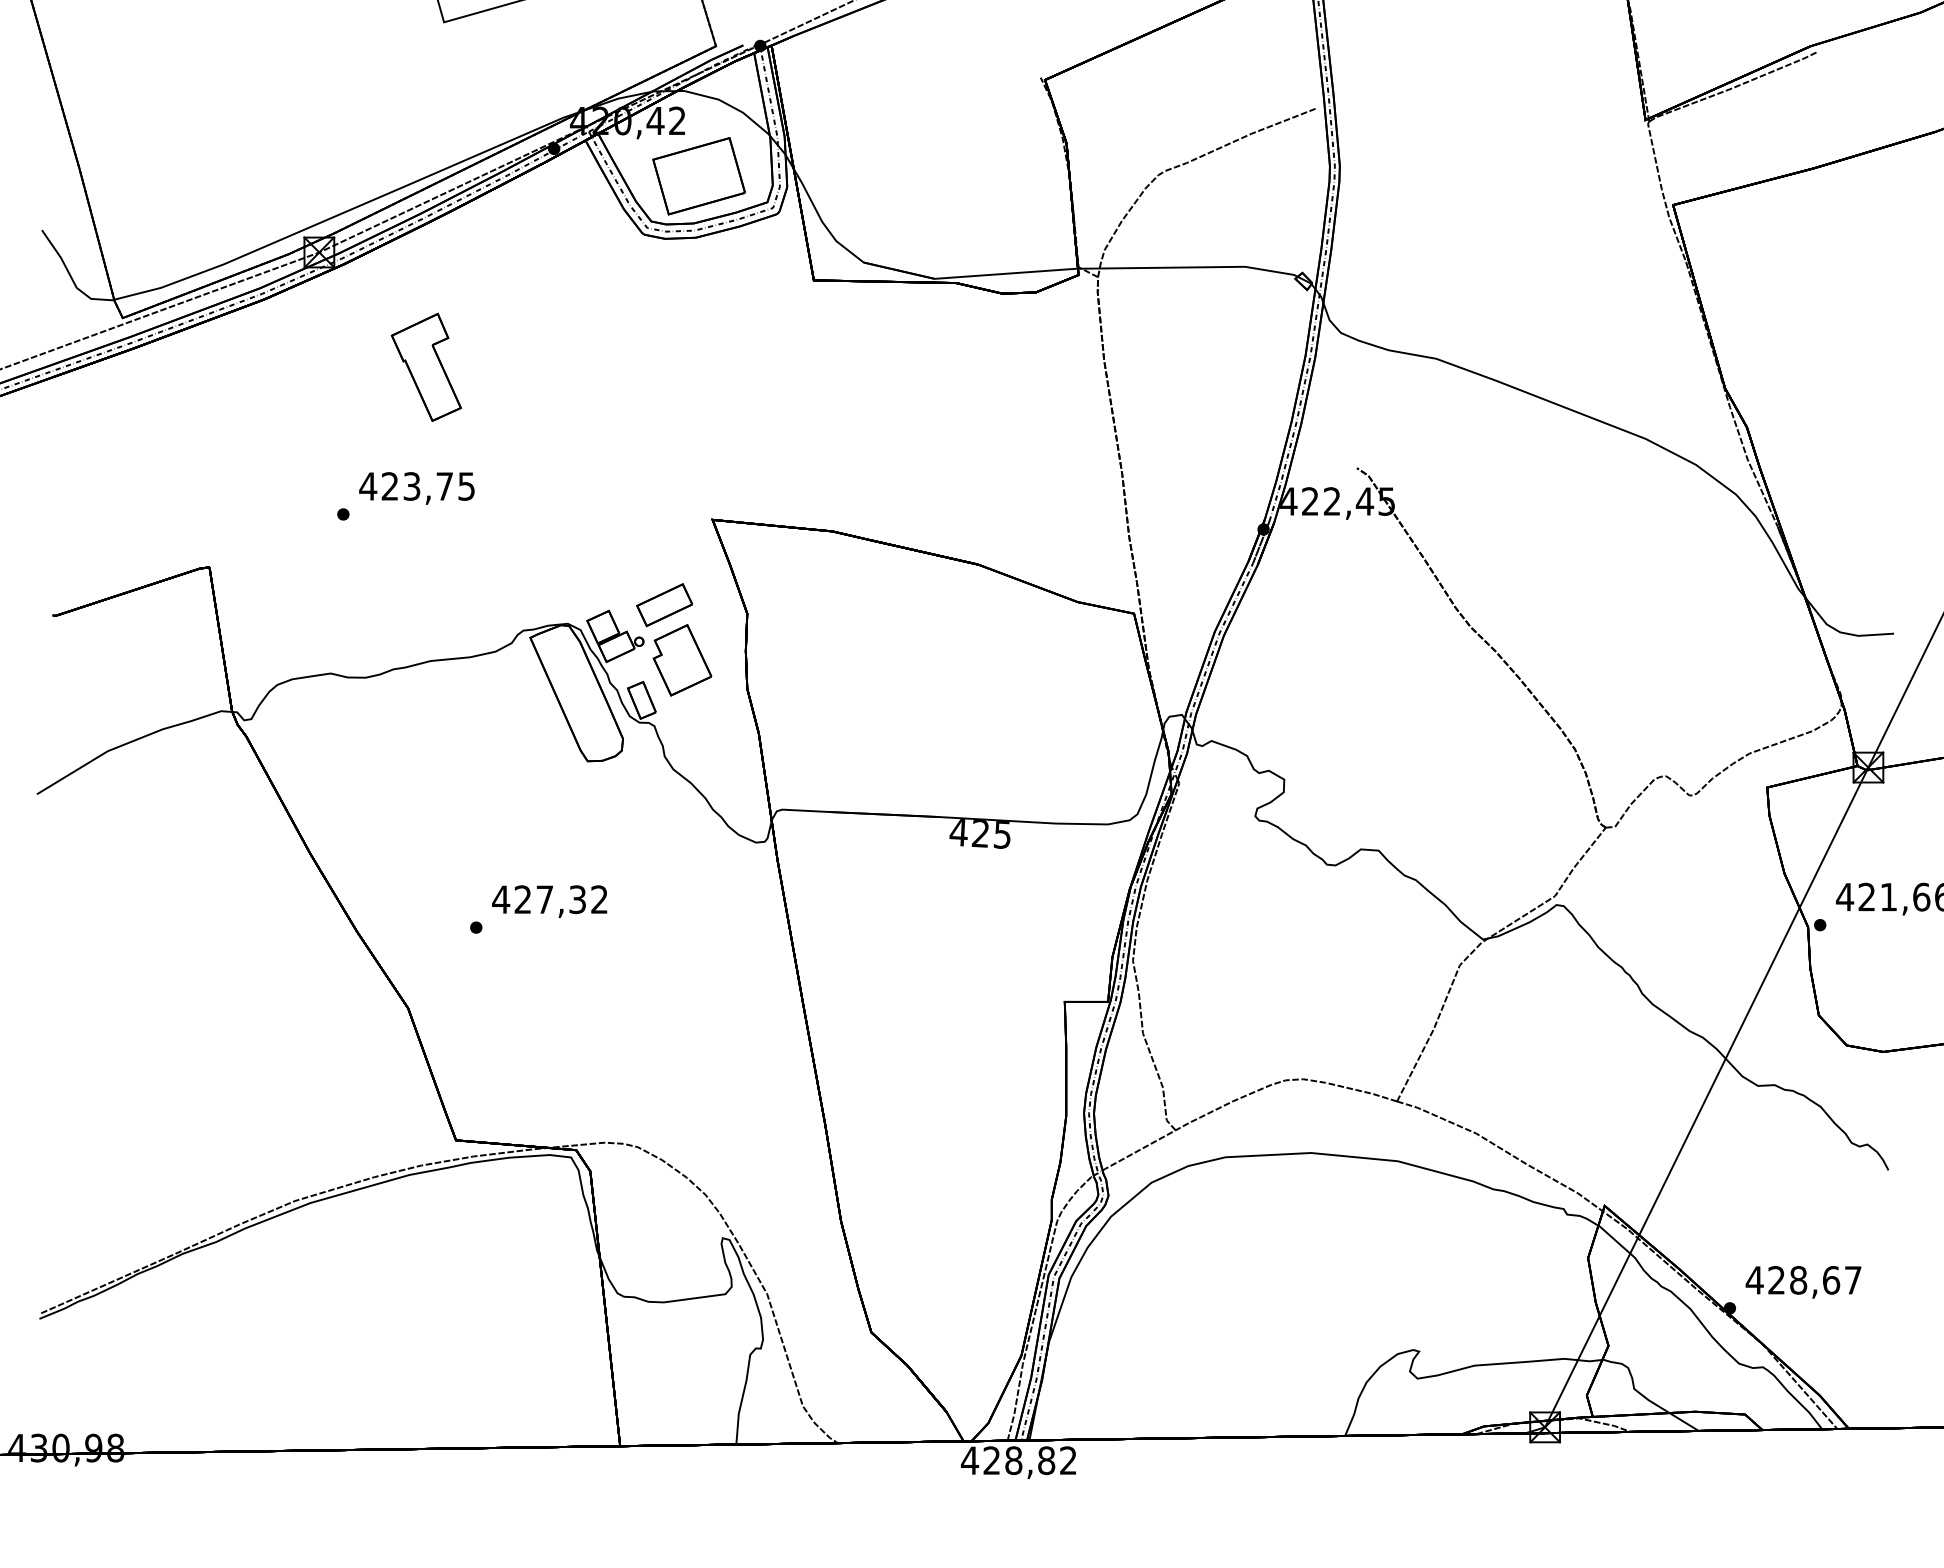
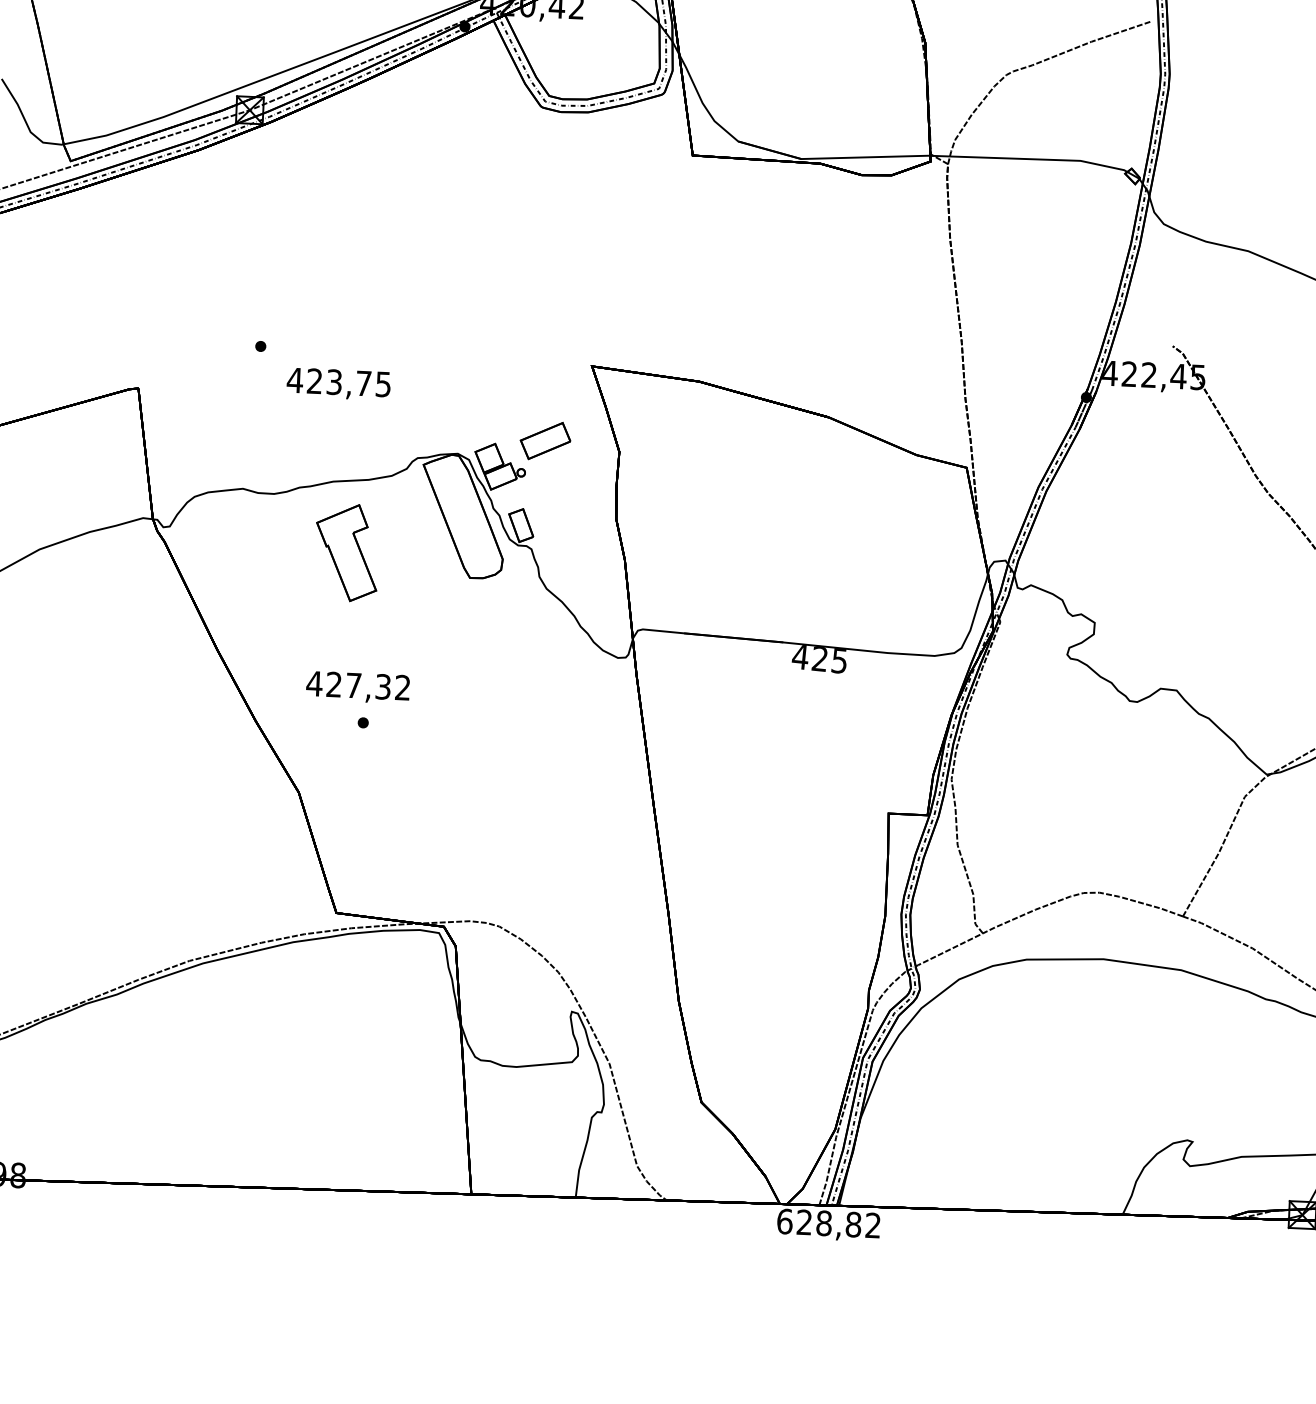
part: (698, 176) -> (593, 57), removed
part: (425, 366) -> (346, 551), moved
text: (416, 488) -> (338, 384), moved
part: (682, 660) -> (559, 491), removed
text: (549, 901) -> (357, 687), moved
text: (969, 1460) -> (784, 1221), 428,82 -> 628,82

